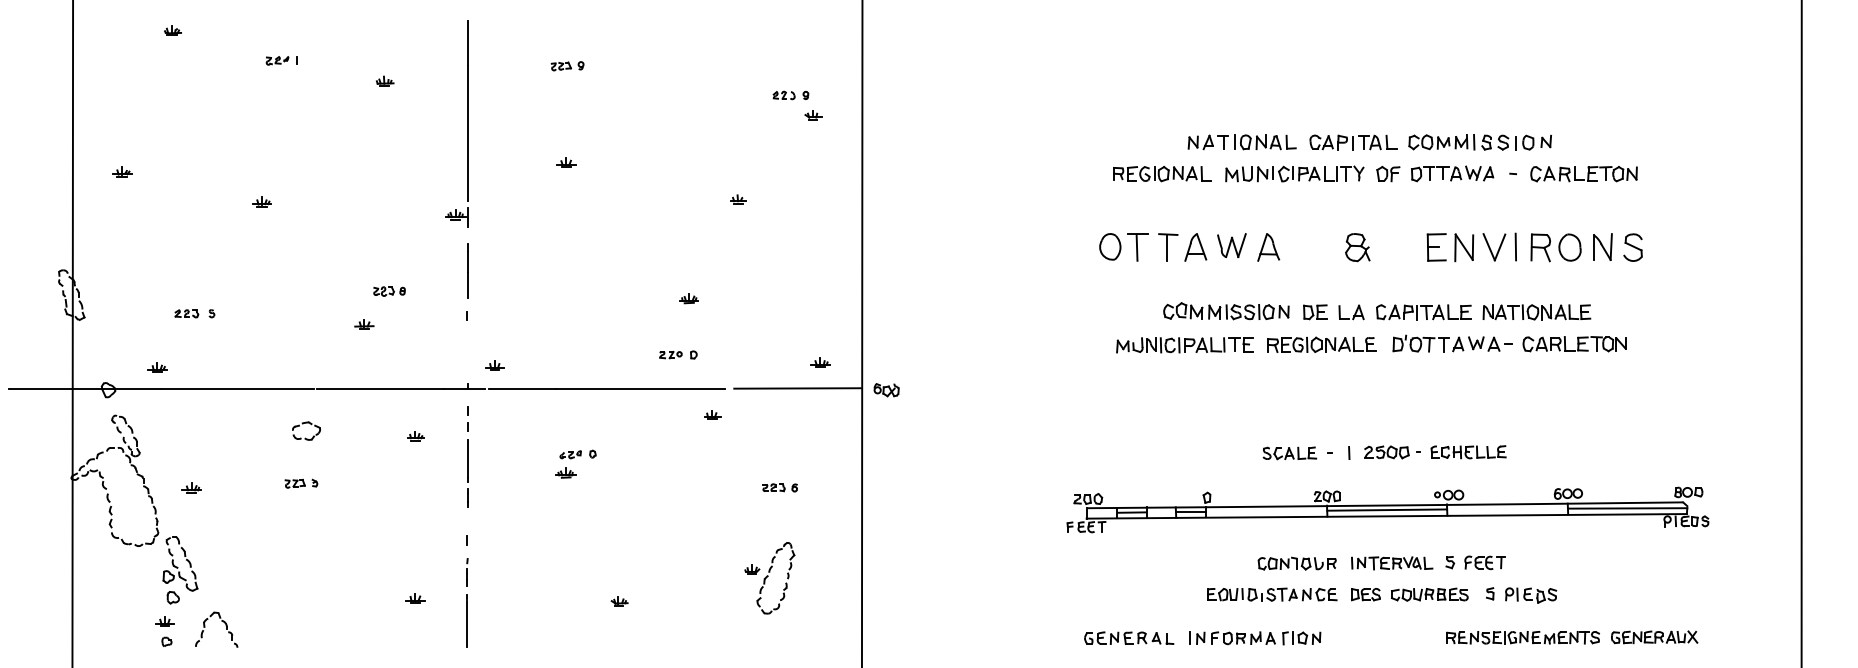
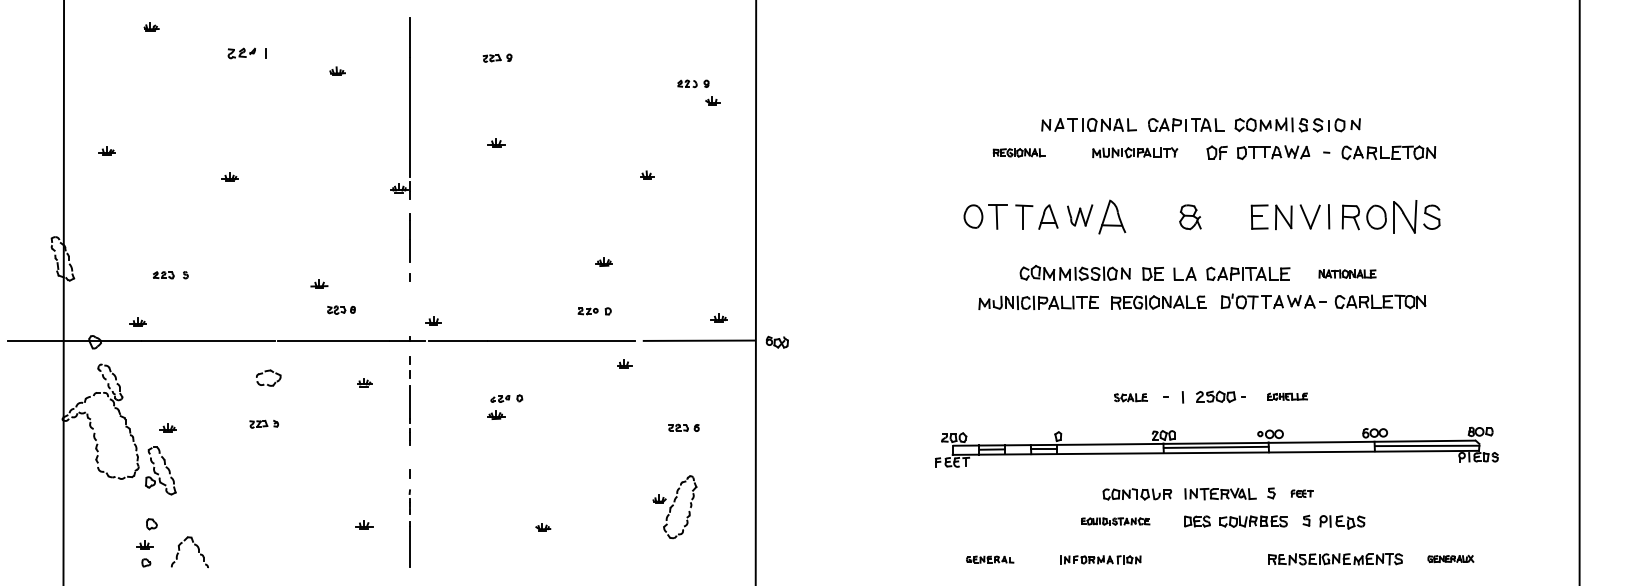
part: (281, 60) -> (246, 53), size x1.4
part: (1294, 173) -> (1134, 152), size x0.7
part: (1162, 174) -> (1019, 153), size x0.6
part: (1602, 246) -> (1405, 216), size x1.4
part: (1268, 247) -> (1112, 217), size x1.4
part: (389, 291) -> (341, 310), moved
part: (1536, 312) -> (1347, 274), size x0.6
part: (1468, 452) -> (1287, 396), size x0.6
part: (1289, 453) -> (1130, 397), size x0.7
part: (1484, 562) -> (1301, 493), size x0.6
part: (180, 563) -> (160, 470), moved
part: (1272, 594) -> (1115, 521), size x0.6
part: (1129, 637) -> (990, 559), size x0.6
part: (1654, 637) -> (1450, 559), size x0.6
part: (1255, 638) -> (1100, 559), size x0.7

